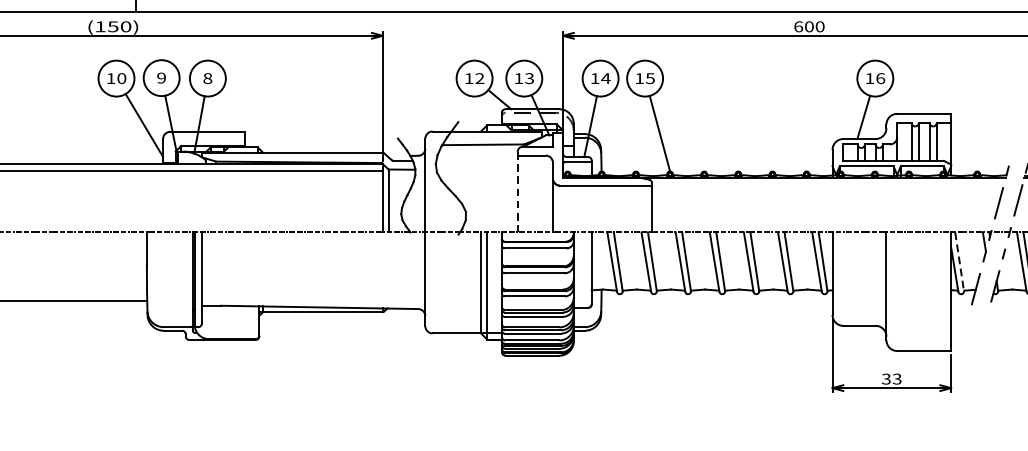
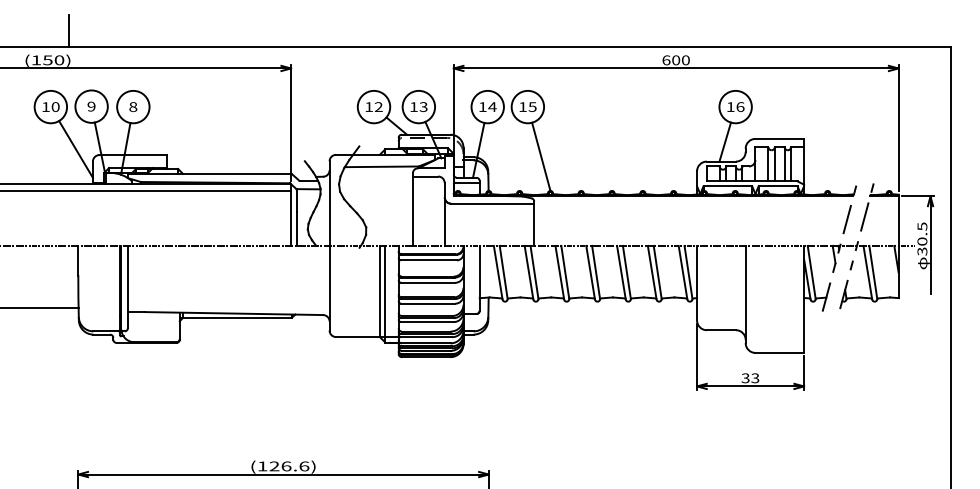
line: (517, 193) -> (412, 210), dashed -> solid
line: (959, 261) -> (811, 272), dashed -> solid

